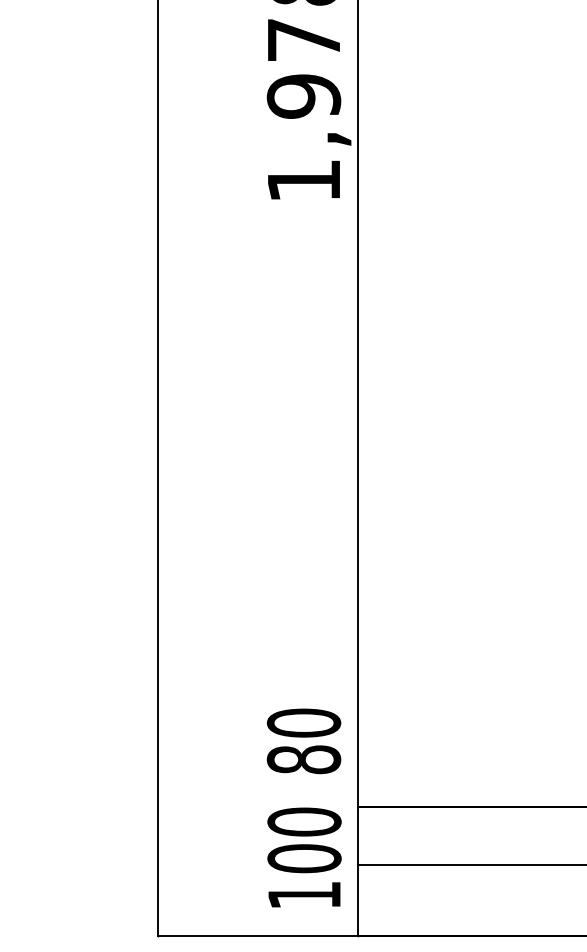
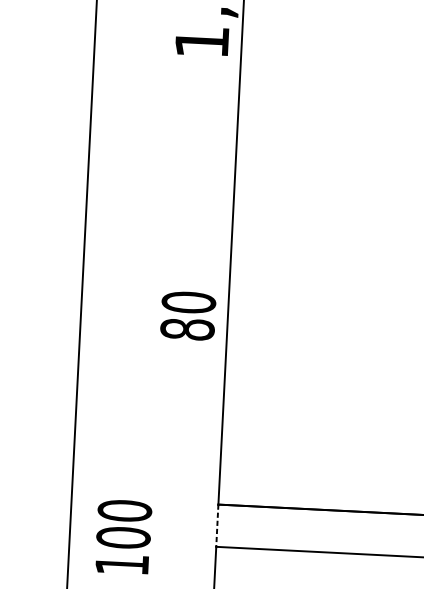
text: (303, 741) -> (187, 316), moved
line: (357, 835) -> (217, 525), solid -> dashed
text: (304, 857) -> (123, 536), moved

